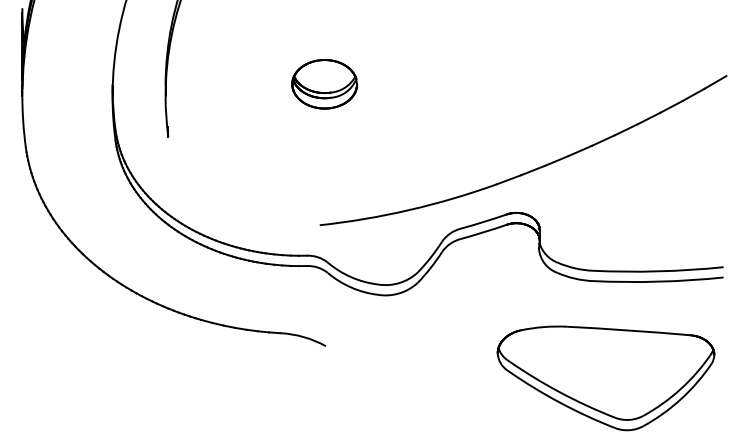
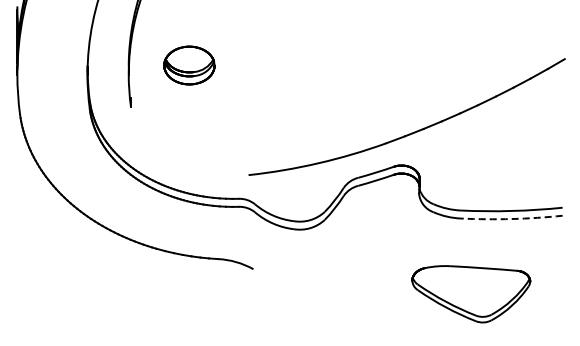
part: (324, 84) -> (189, 65), moved
arc: (657, 282) -> (511, 219), solid -> dashed
part: (606, 378) -> (471, 294), size x0.7

